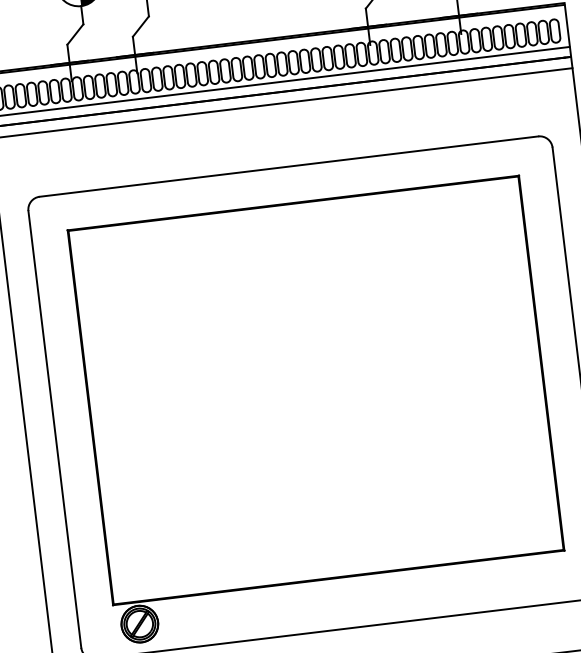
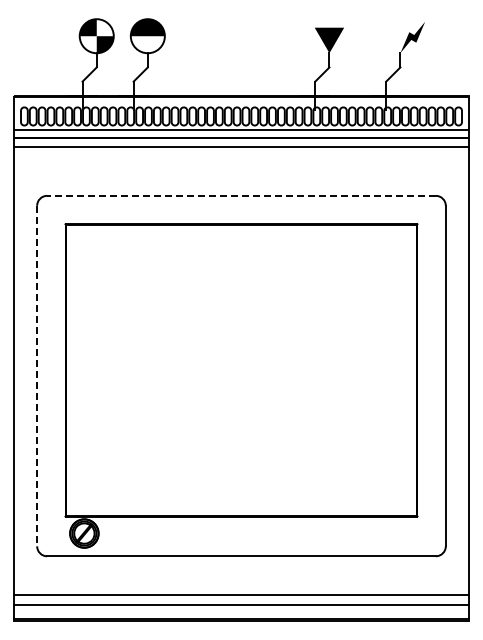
line: (288, 166) -> (241, 195), solid -> dashed
line: (55, 429) -> (37, 376), solid -> dashed

